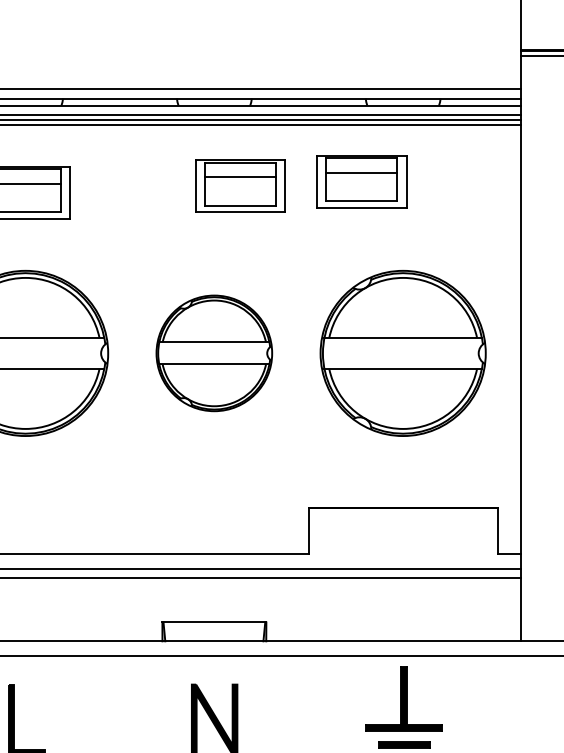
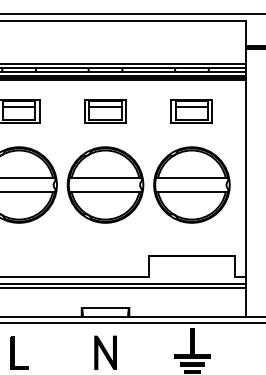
part: (360, 181) -> (191, 111), moved
part: (240, 186) -> (105, 111), moved
part: (214, 352) -> (105, 184), size x1.43

